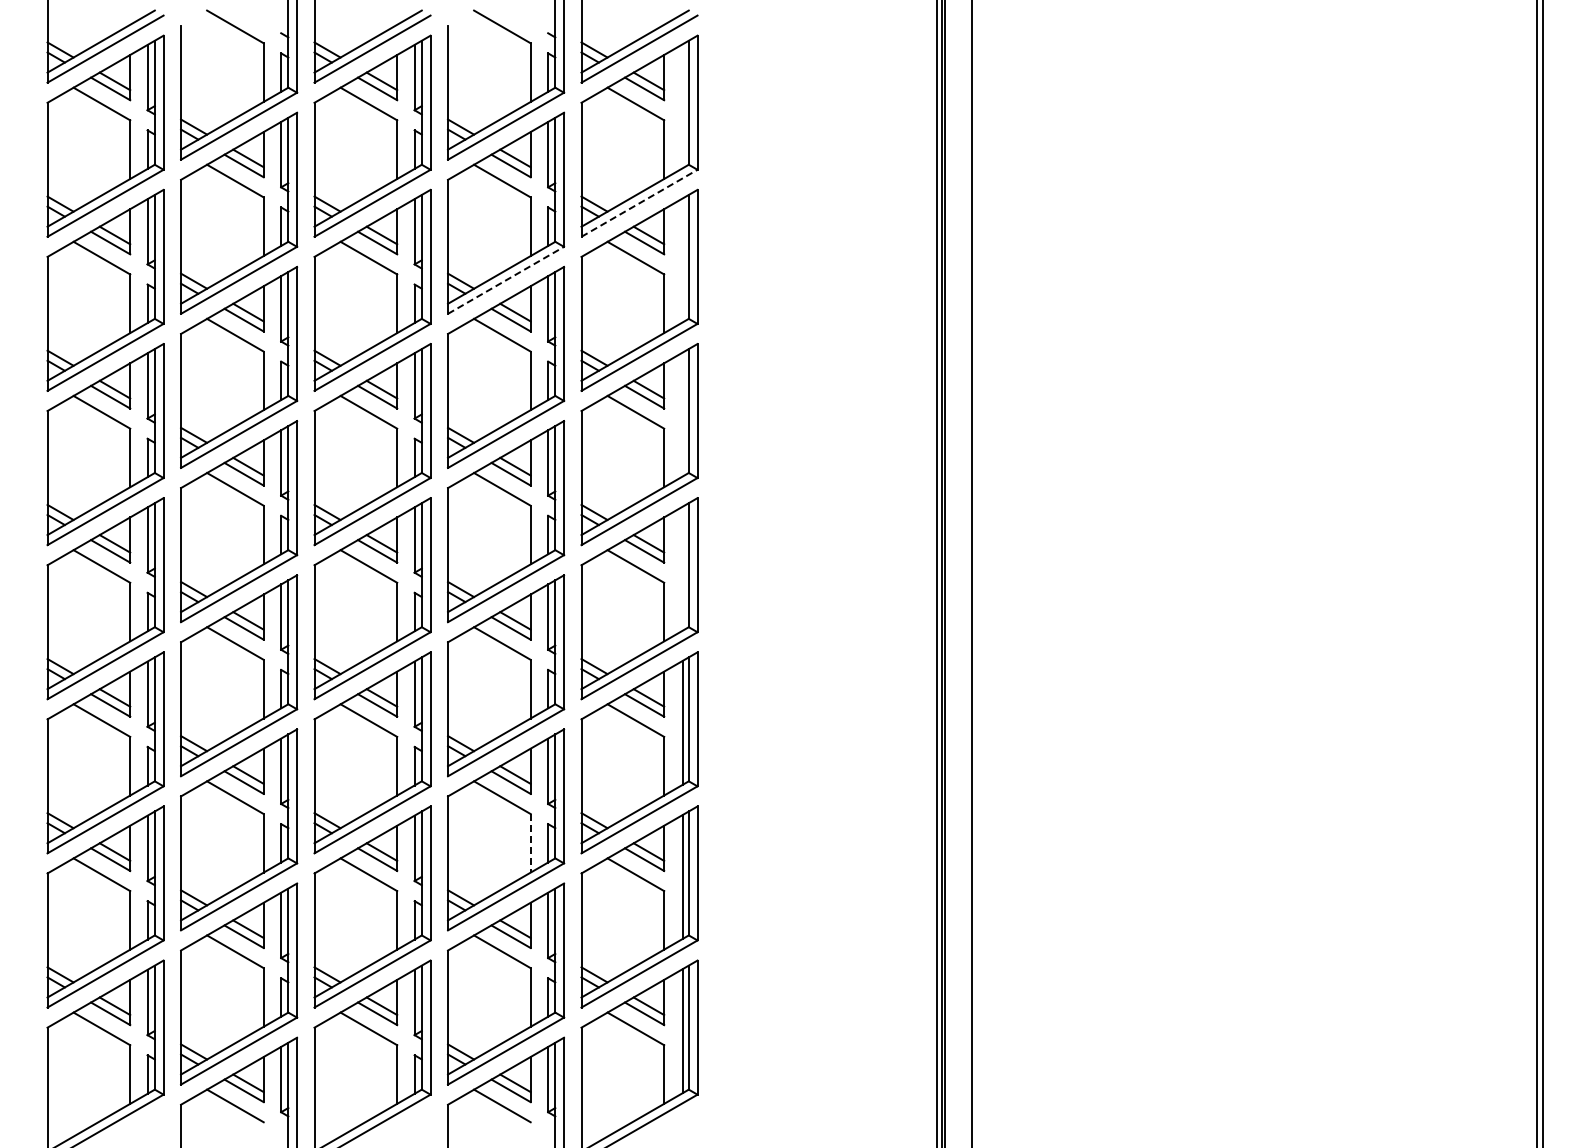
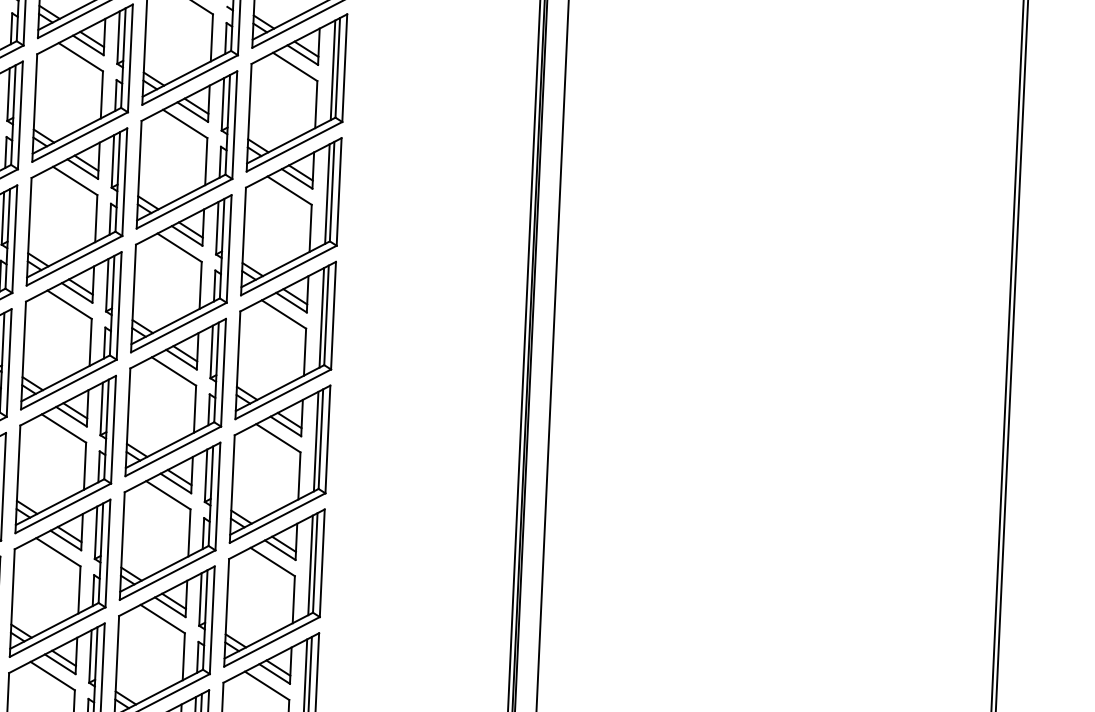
line: (683, 106) -> (333, 70), added
line: (639, 203) -> (294, 146), dashed -> solid
line: (683, 260) -> (327, 194), added
line: (506, 280) -> (184, 203), dashed -> solid
line: (683, 414) -> (322, 317), added
line: (683, 568) -> (316, 441), added
line: (530, 843) -> (183, 656), dashed -> solid

